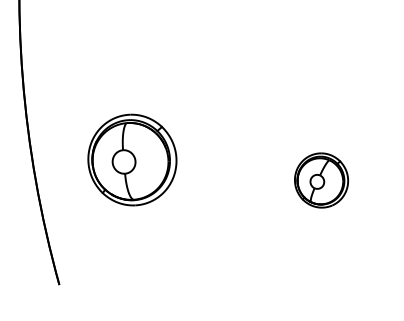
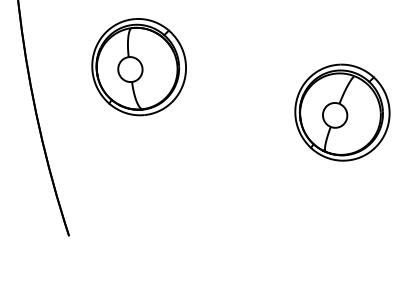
part: (132, 159) -> (139, 66), moved
part: (321, 180) -> (342, 112), size x1.67

